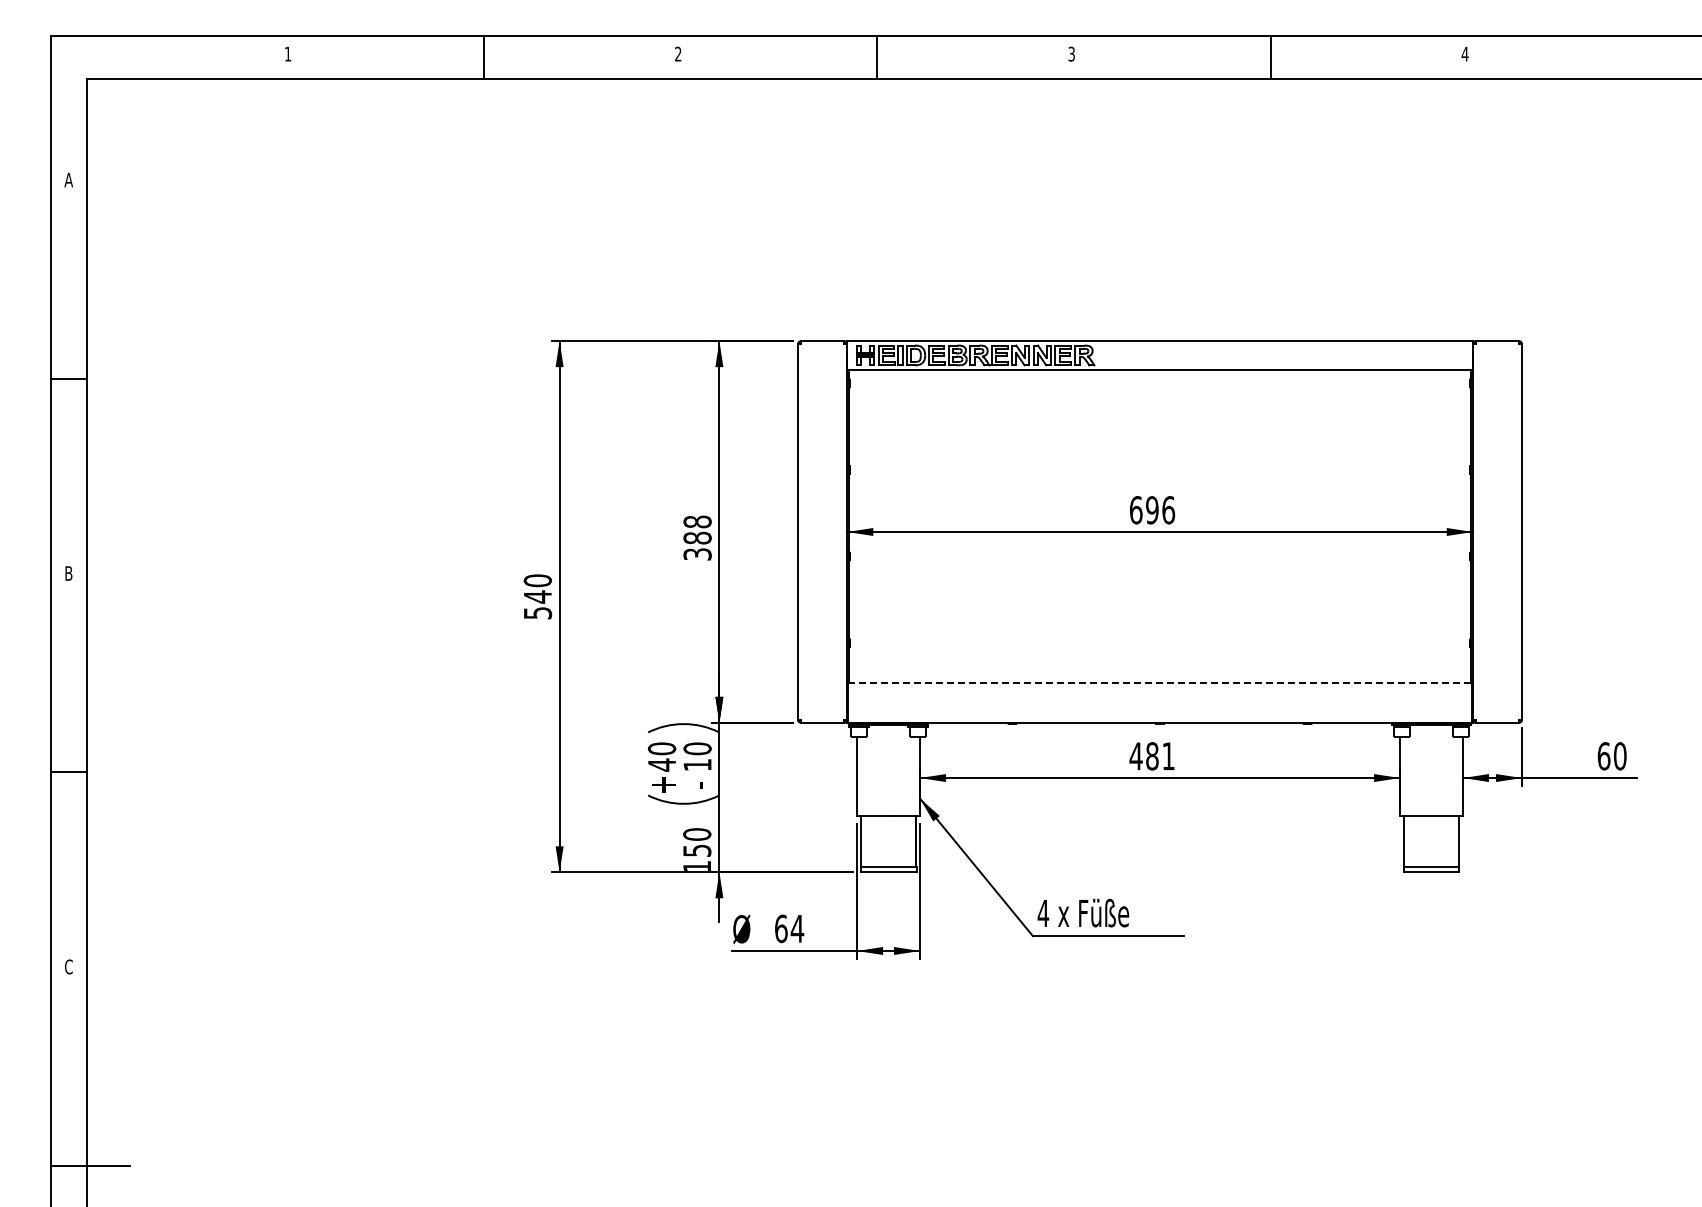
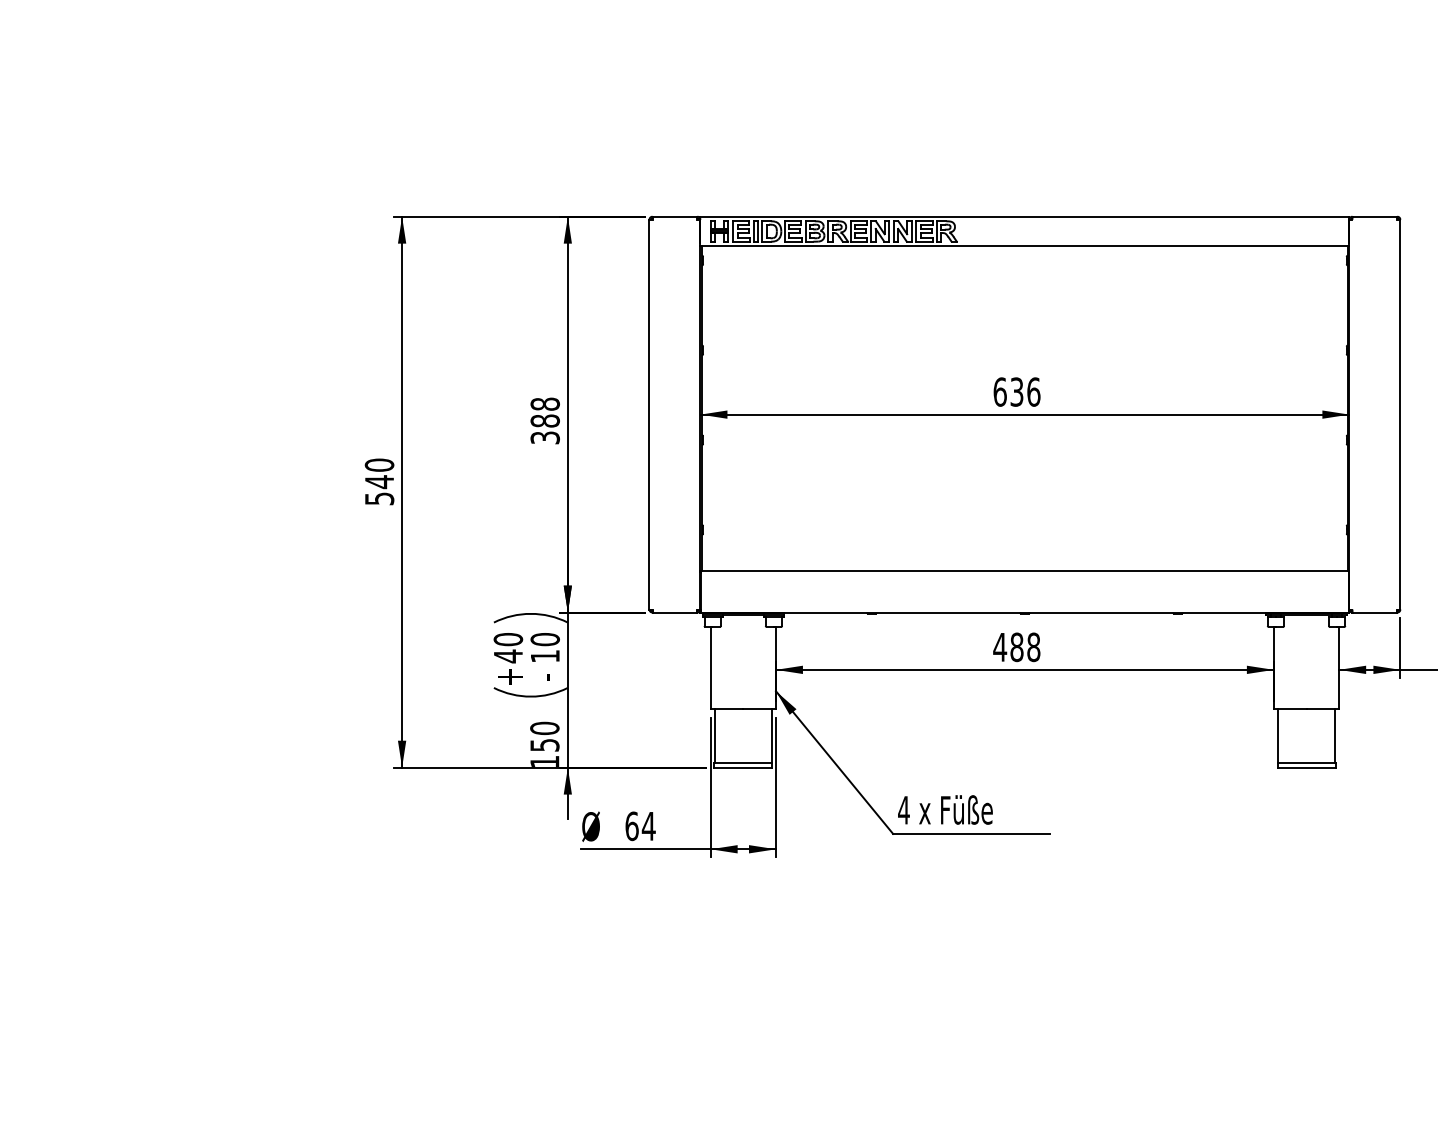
text: (1152, 510) -> (1017, 392), 696 -> 636
line: (1160, 682) -> (1025, 570), dashed -> solid
text: (1168, 756) -> (1033, 647), 481 -> 488

